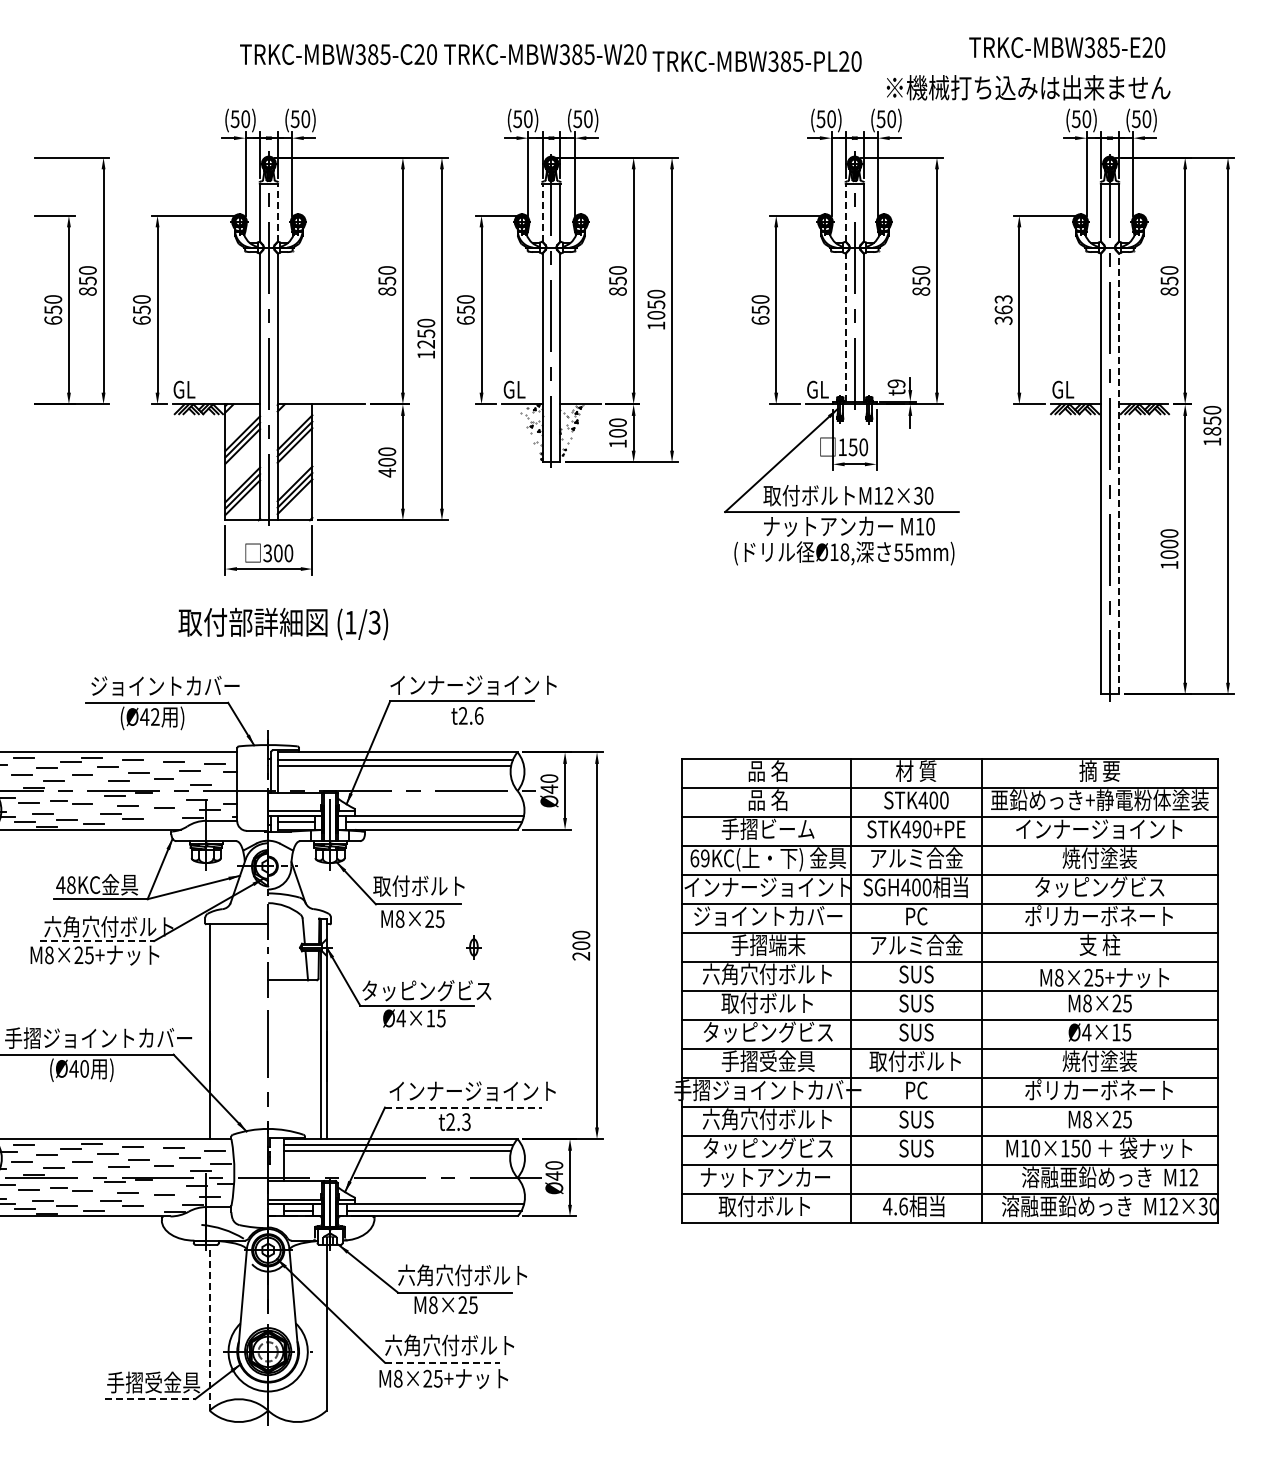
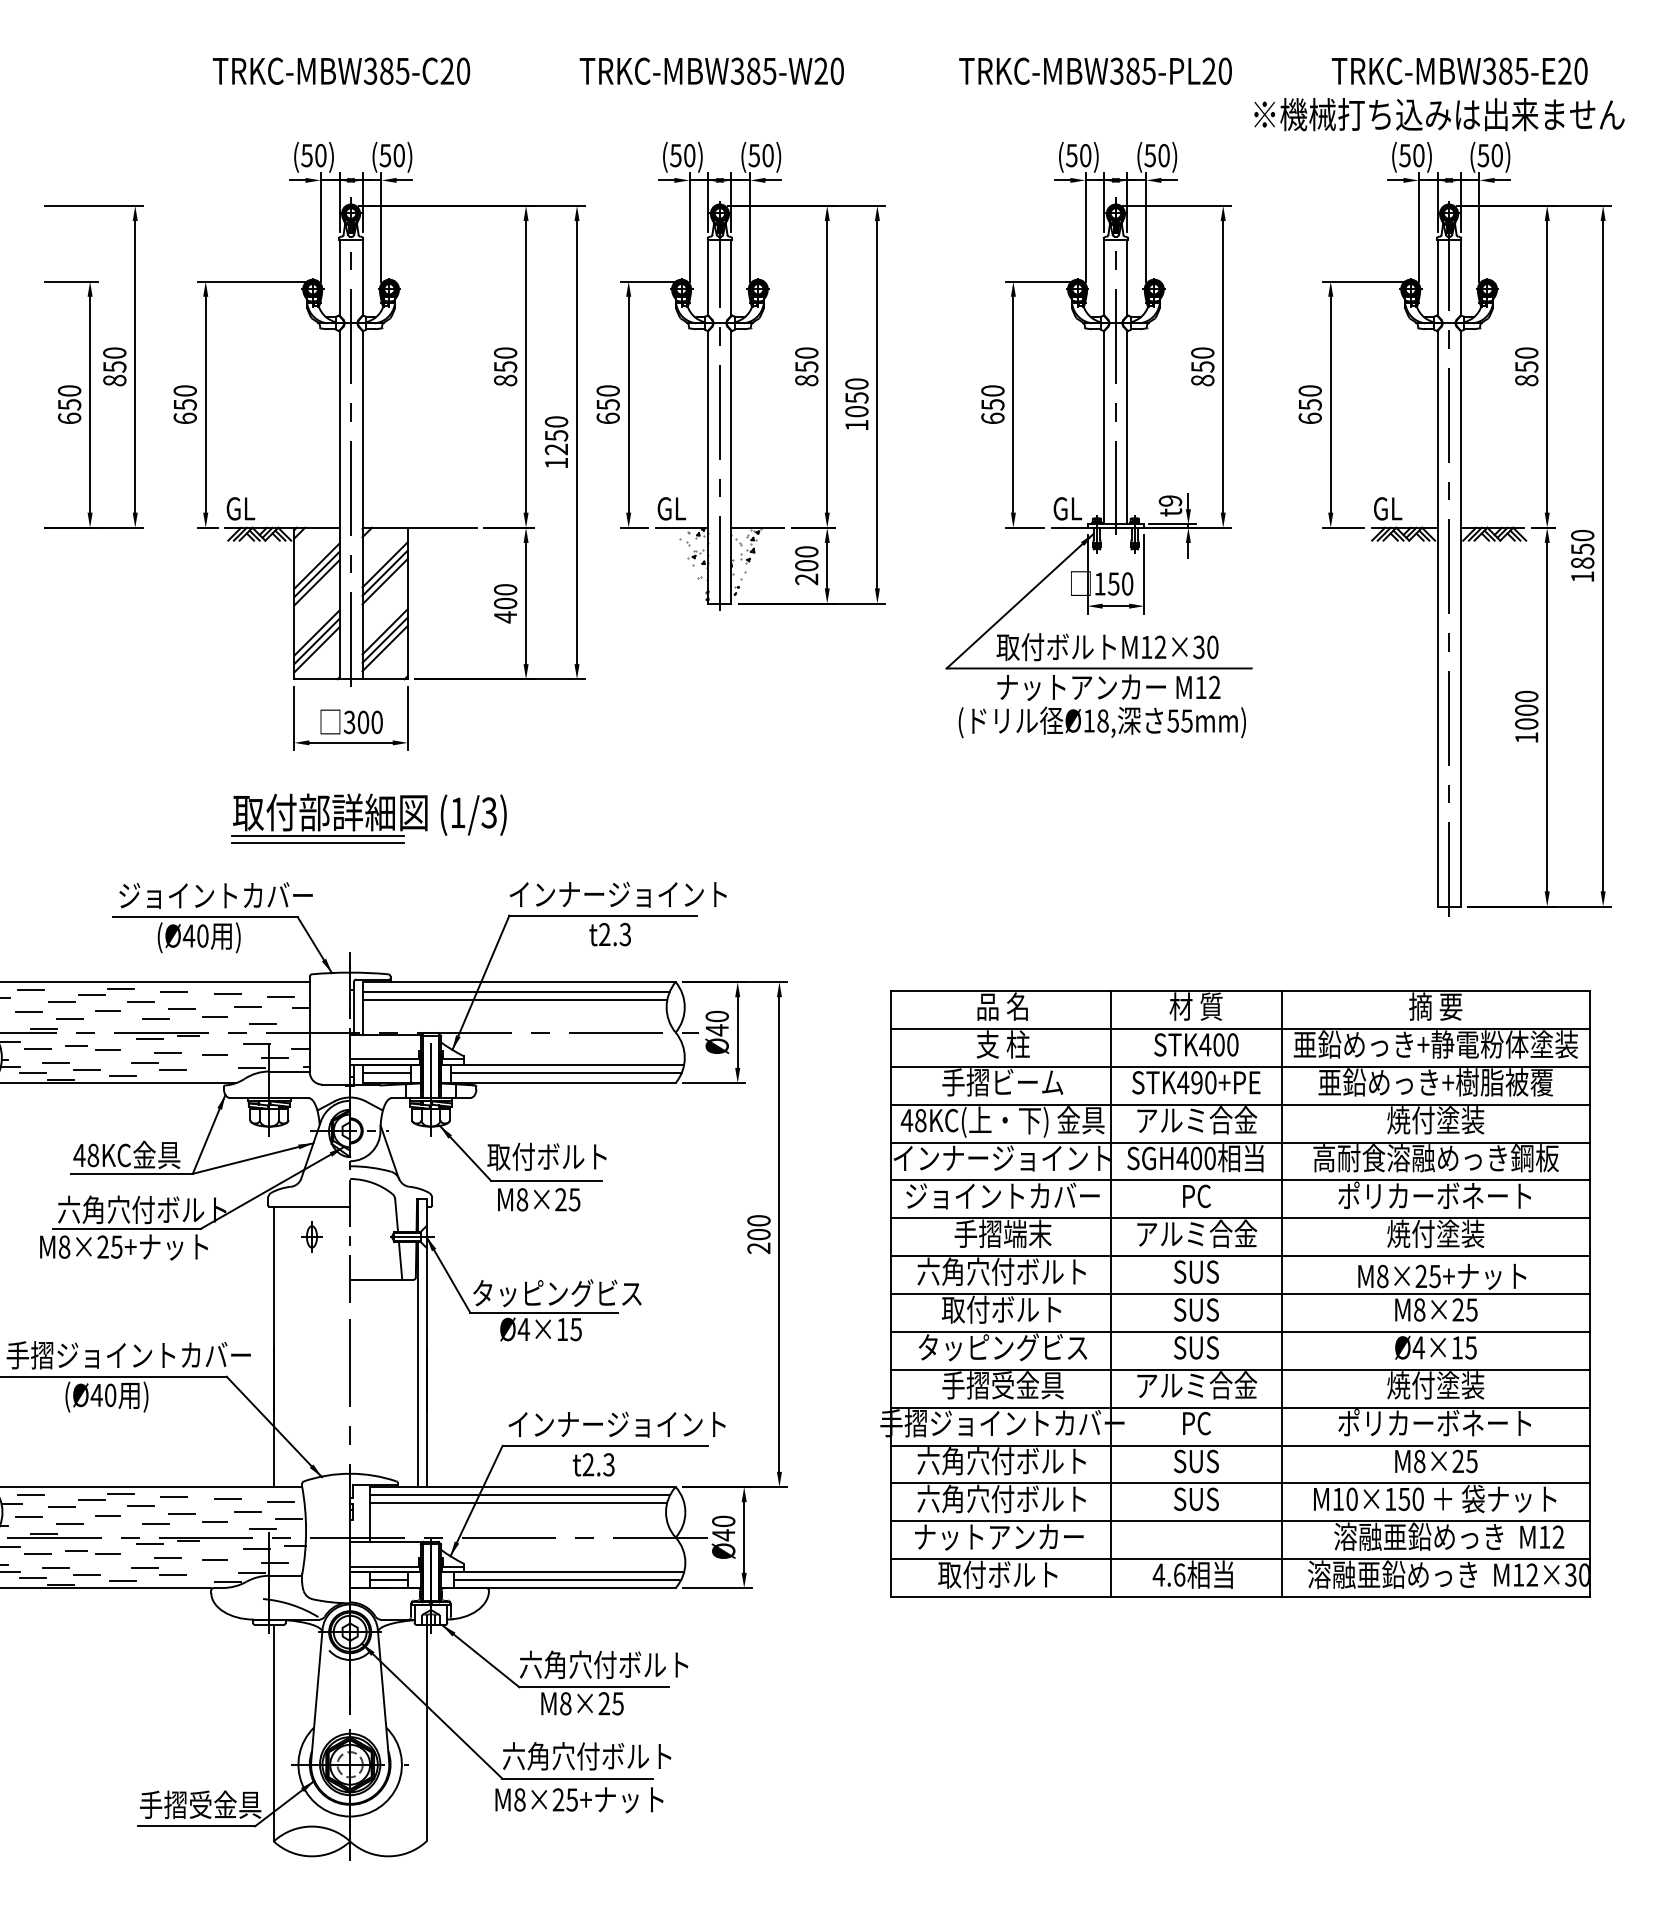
text: (1067, 47) -> (1460, 71), moved
text: (338, 54) -> (341, 71), moved
text: (756, 61) -> (1094, 71), moved
text: (1028, 87) -> (1439, 114), moved
line: (277, 212) -> (362, 277), dashed -> solid
line: (542, 212) -> (708, 277), dashed -> solid
line: (846, 212) -> (1105, 277), dashed -> solid
text: (1003, 310) -> (1310, 405), 363 -> 650
line: (846, 327) -> (1105, 427), dashed -> solid
text: (617, 443) -> (806, 578), 100 -> 200
line: (1118, 473) -> (1460, 618), dashed -> solid
text: (930, 526) -> (1214, 687), M10 -> M12
line: (243, 640) -> (317, 836), added
line: (243, 645) -> (317, 842), added
text: (478, 715) -> (624, 934), t2.6 -> t2.3
text: (155, 716) -> (203, 935), (Ø42 -> (Ø40
text: (768, 799) -> (1003, 1043), 品 名 -> 支 柱
text: (1099, 828) -> (1435, 1081), インナージョイント -> 亜鉛めっき+樹脂被覆
text: (699, 858) -> (913, 1120), 69KC( -> 48KC(
text: (1100, 887) -> (1436, 1158), タッピングビス -> 高耐食溶融めっき鋼板
line: (97, 941) -> (127, 1229), dashed -> solid
text: (1099, 945) -> (1435, 1234), 支 柱 -> 焼付塗装
part: (473, 947) -> (311, 1236), moved
text: (915, 1061) -> (1195, 1385), 取付ボルト -> アルミ合金
line: (463, 1107) -> (605, 1445), dashed -> solid
text: (767, 1148) -> (1001, 1499), タッピングビス -> 六角穴付ボルト
line: (209, 1327) -> (273, 1732), dashed -> solid
line: (442, 1362) -> (577, 1778), dashed -> solid
line: (150, 1399) -> (196, 1826), dashed -> solid

